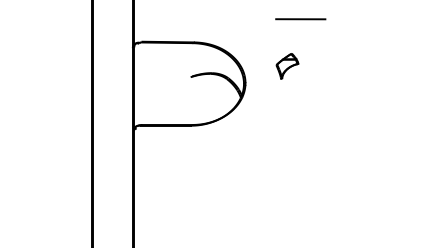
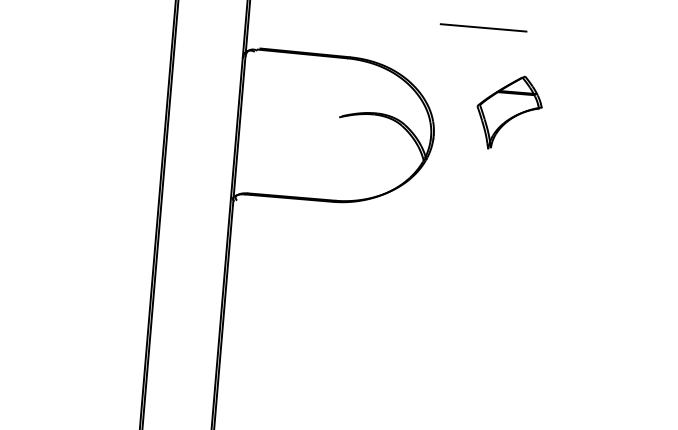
line: (300, 19) -> (483, 28), moved
part: (287, 66) -> (509, 112), size x1.67

